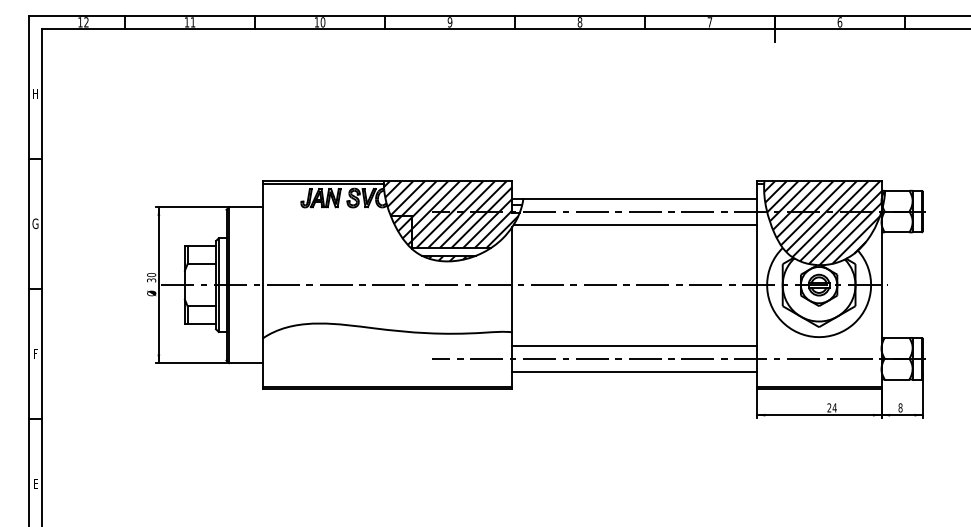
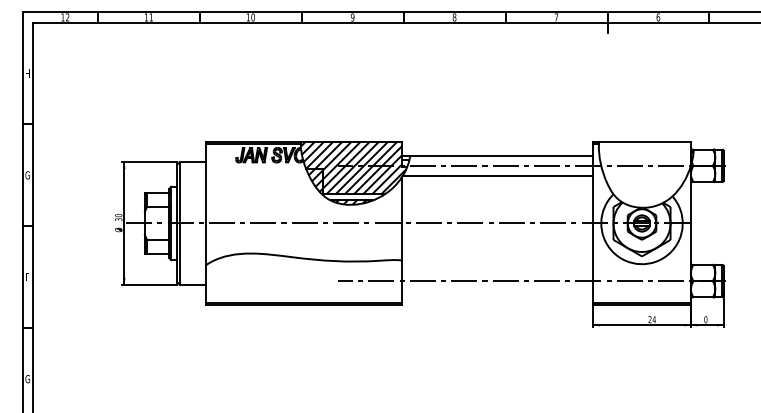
hatch: (822, 223) -> (644, 175), removed
line: (634, 345) -> (497, 270), removed
line: (634, 371) -> (497, 291), removed
text: (900, 407) -> (705, 319), 8 -> 0
text: (35, 483) -> (27, 378), E -> G

